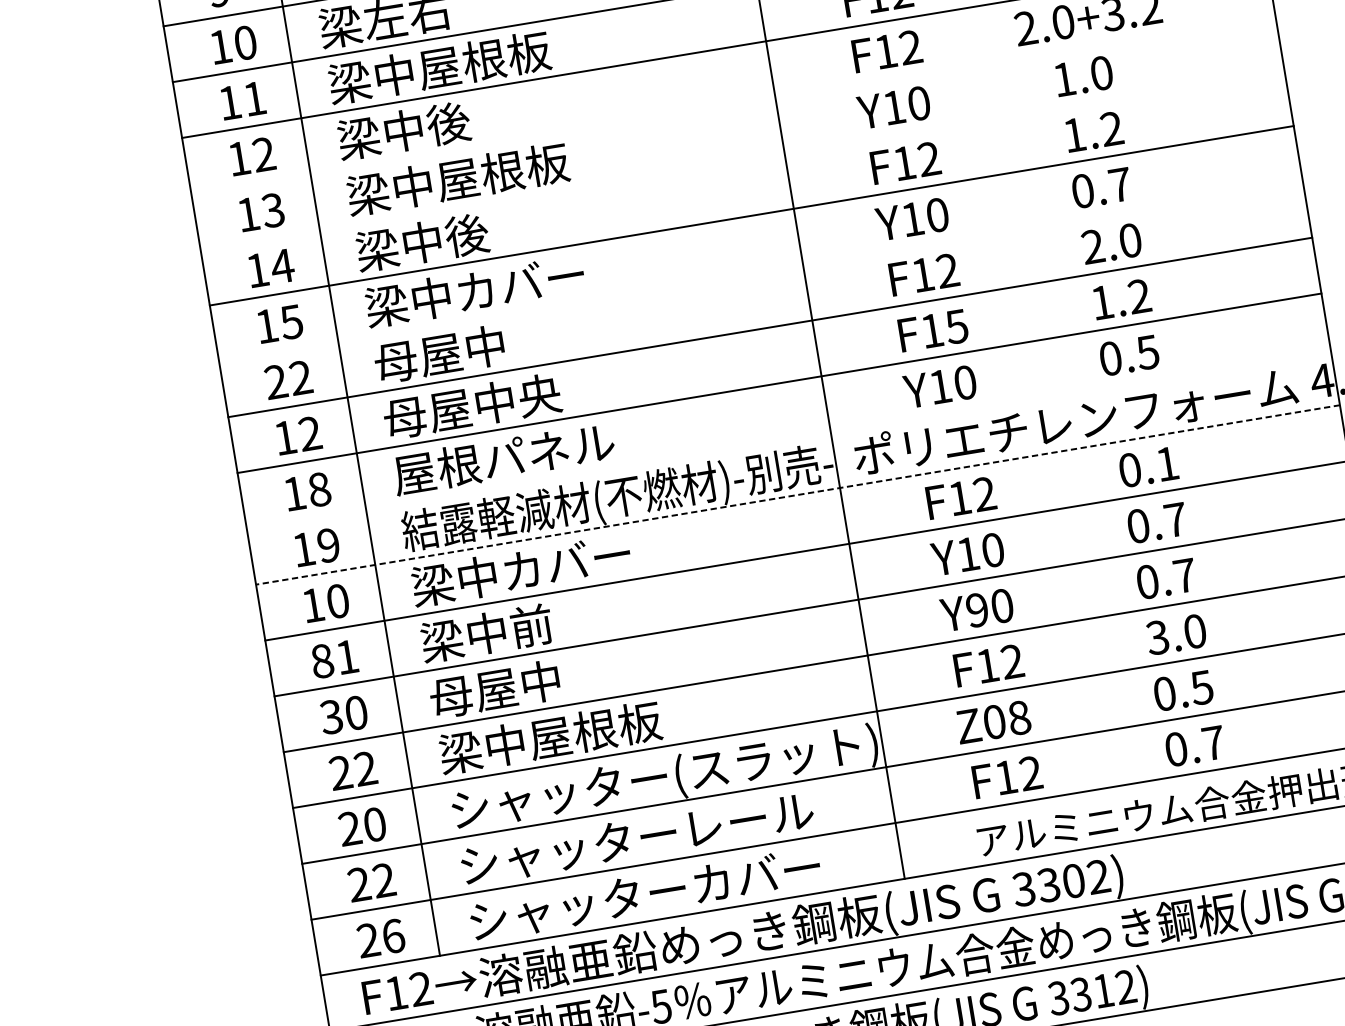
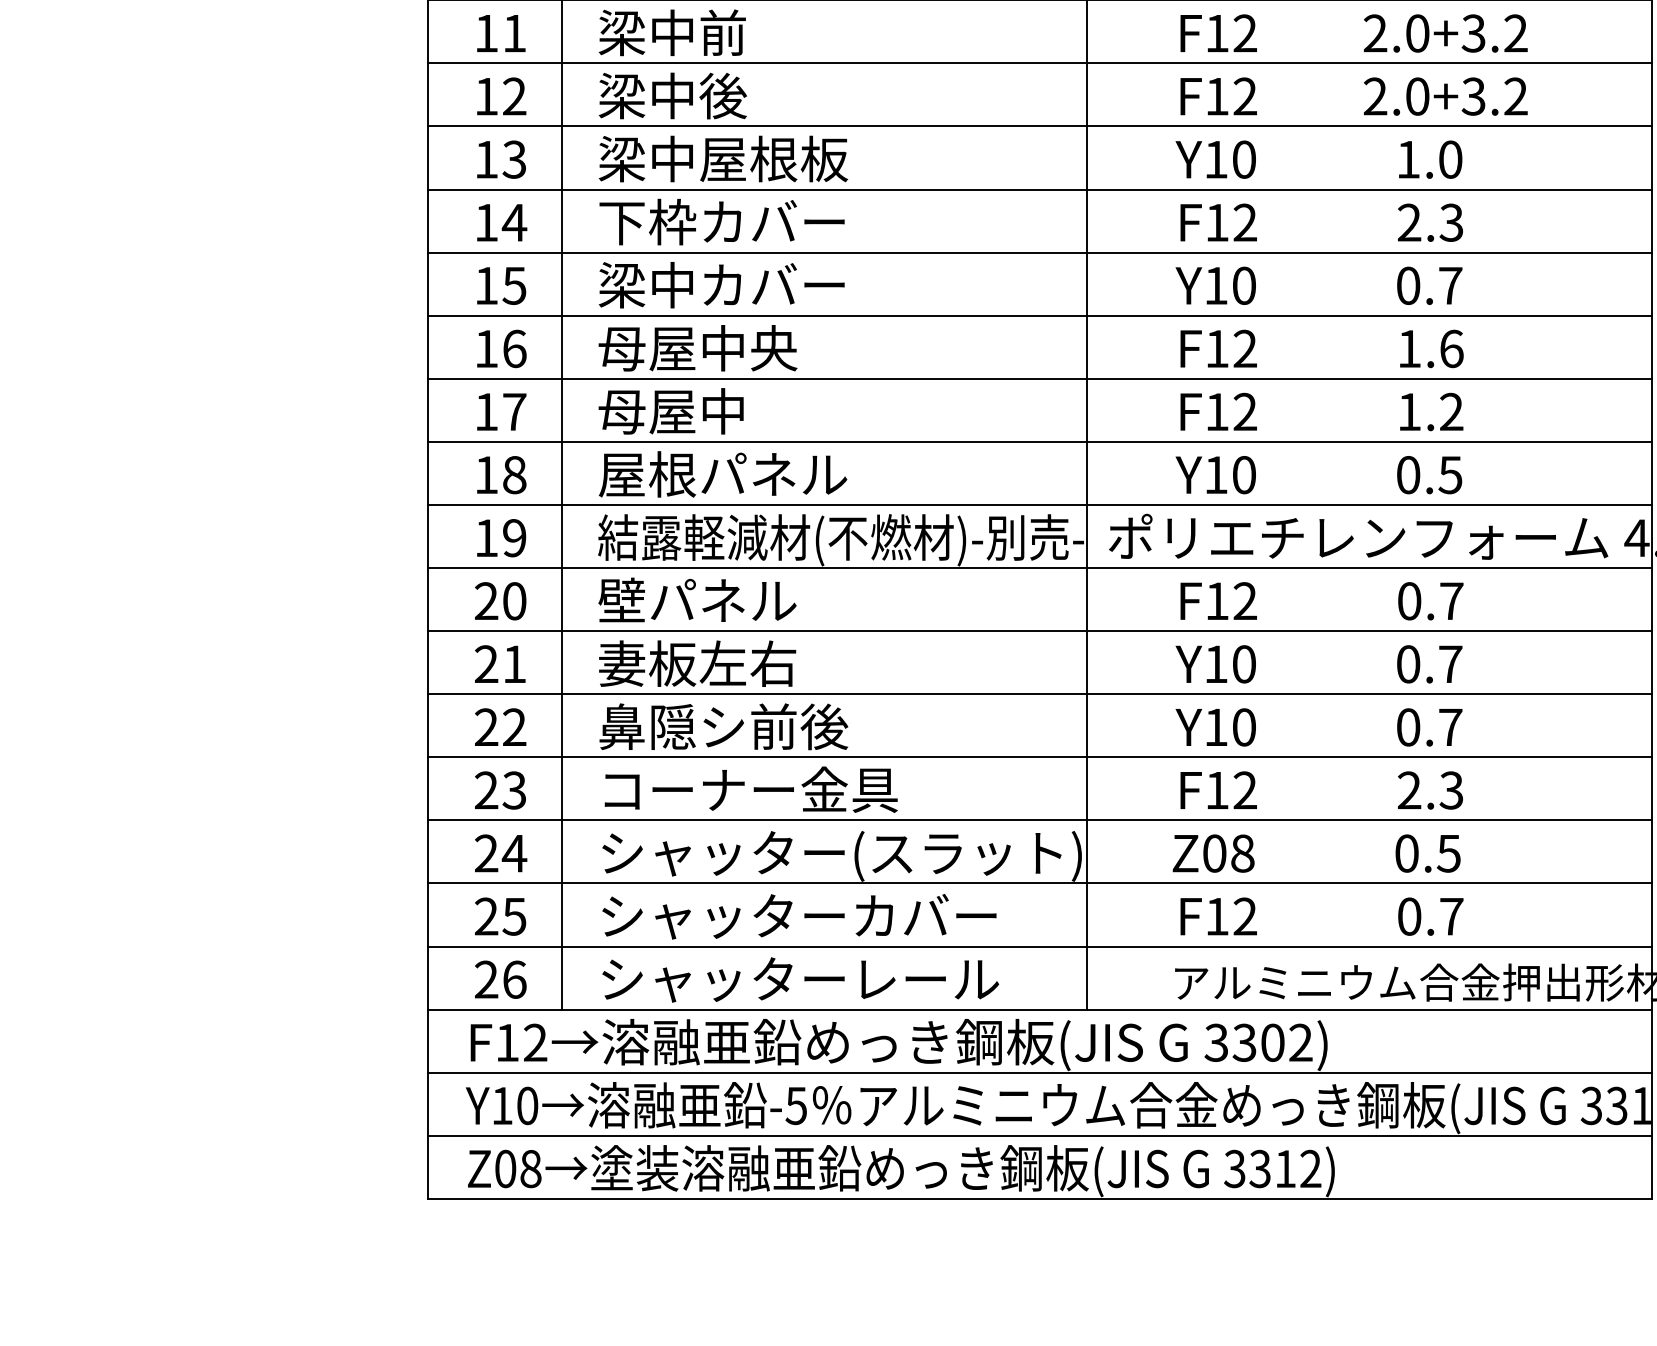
text: (484, 59) -> (774, 32), 梁中屋根板 -> 梁中前
line: (732, 104) -> (1039, 126), added
text: (1093, 131) -> (1430, 222), 1.2 -> 2.3
line: (742, 159) -> (1039, 189), added
text: (465, 234) -> (721, 221), 梁中後 -> 下枠カバー
text: (1111, 243) -> (1430, 348), 2.0 -> 1.6
line: (760, 271) -> (1039, 315), added
text: (956, 326) -> (1244, 411), F15 -> F12
text: (530, 339) -> (774, 348), 母屋中 -> 母屋中央
text: (288, 379) -> (500, 348), 22 -> 16
text: (540, 395) -> (774, 411), 母屋中央 -> 母屋中
text: (310, 433) -> (514, 411), 12 -> 17
line: (788, 438) -> (1039, 504), added
text: (1167, 463) -> (1451, 600), 0.1 -> 0.7
line: (797, 495) -> (1039, 568), dashed -> solid
text: (520, 570) -> (721, 600), 梁中カバー -> 壁パネル
text: (312, 604) -> (486, 600), 10 -> 20
text: (976, 610) -> (1215, 727), Y90 -> Y10
text: (508, 629) -> (697, 663), 梁中前 -> 妻板左右
text: (1176, 634) -> (1430, 790), 3.0 -> 2.3
text: (322, 661) -> (486, 664), 81 -> 21
text: (541, 681) -> (723, 726), 母屋中 -> 鼻隠シ前後
text: (343, 715) -> (500, 727), 30 -> 22
text: (571, 733) -> (747, 789), 梁中屋根板 -> コーナー金具
text: (365, 768) -> (514, 790), 22 -> 23
text: (749, 818) -> (927, 915), シャッターレール -> シャッターカバー
text: (374, 824) -> (514, 853), 20 -> 24
text: (758, 874) -> (927, 978), シャッターカバー -> シャッターレール
text: (384, 880) -> (514, 916), 22 -> 25

